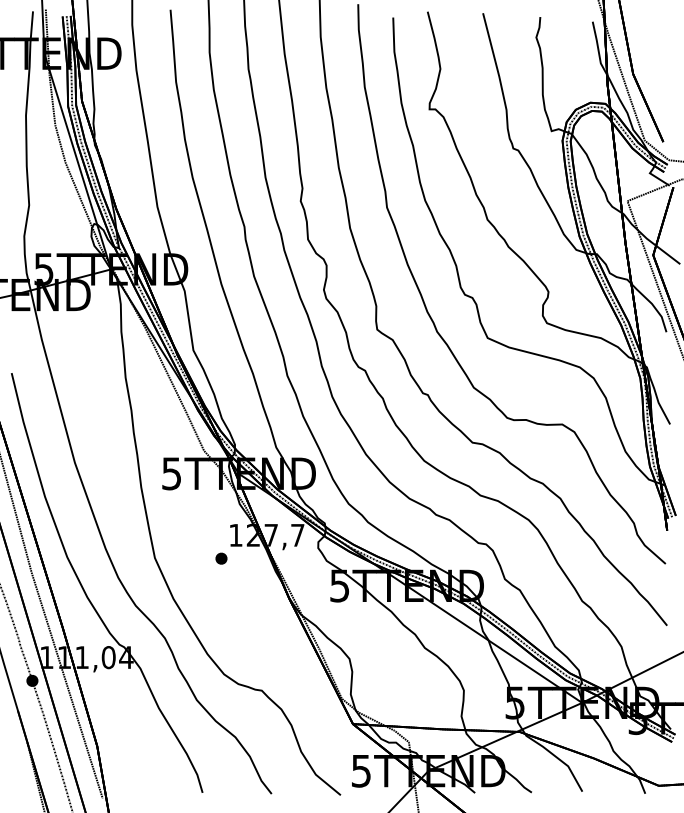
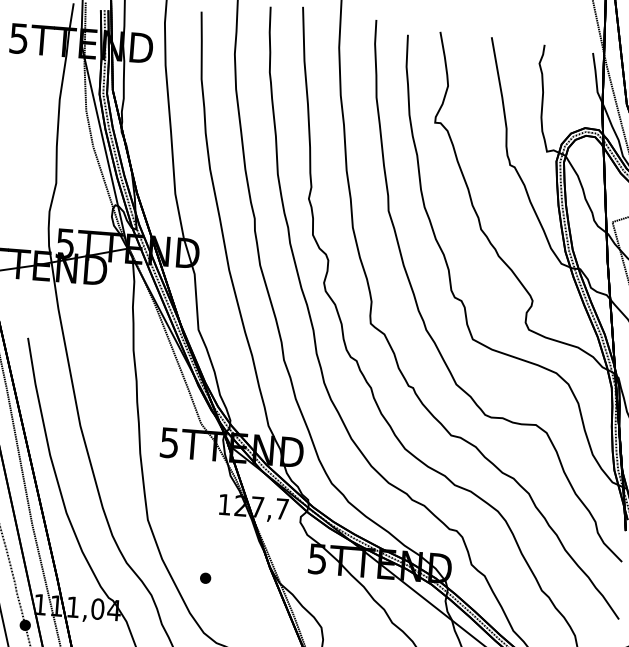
part: (221, 558) -> (205, 578), moved

